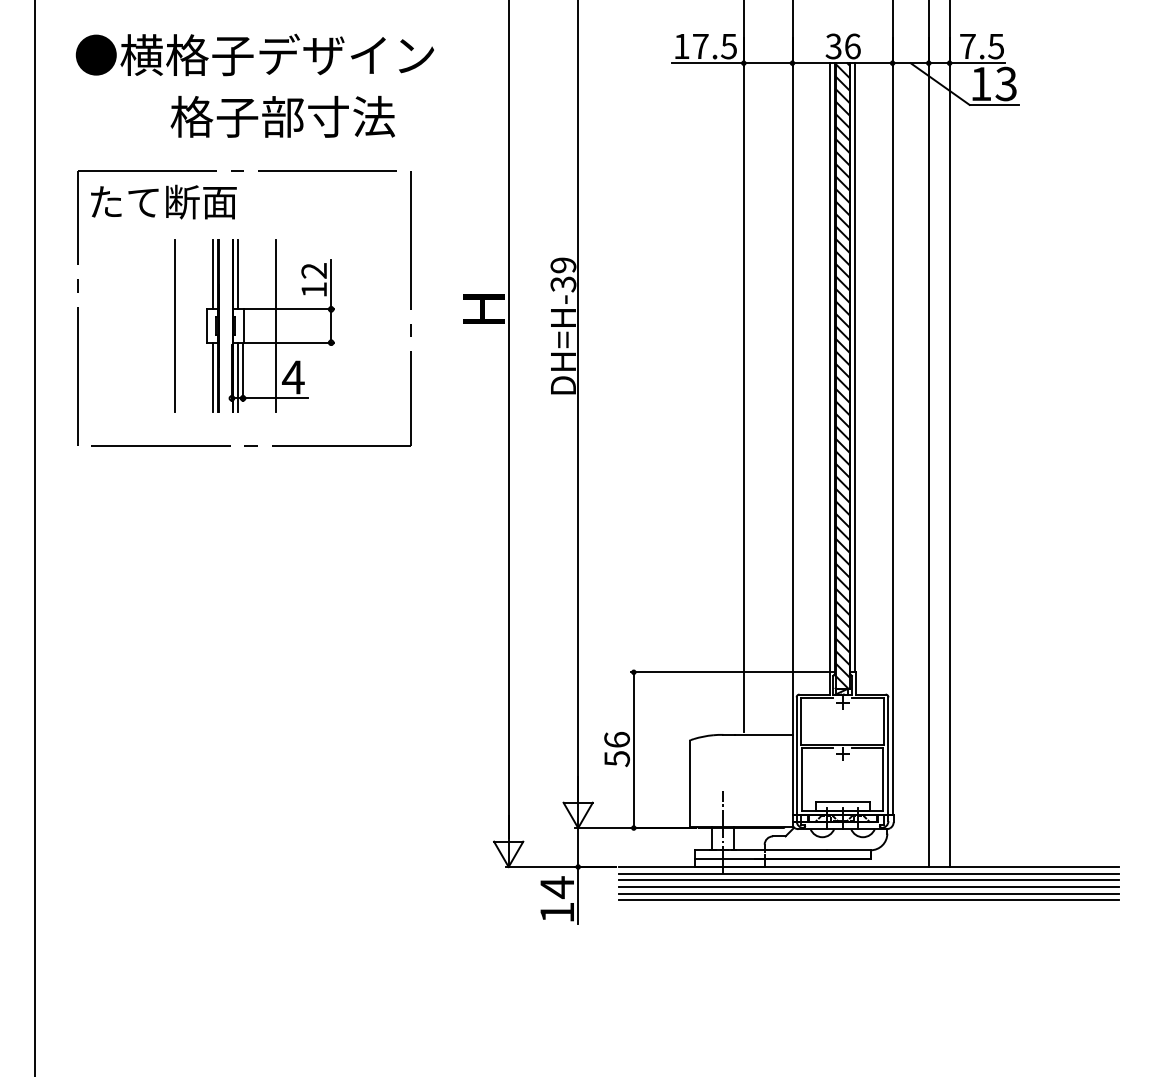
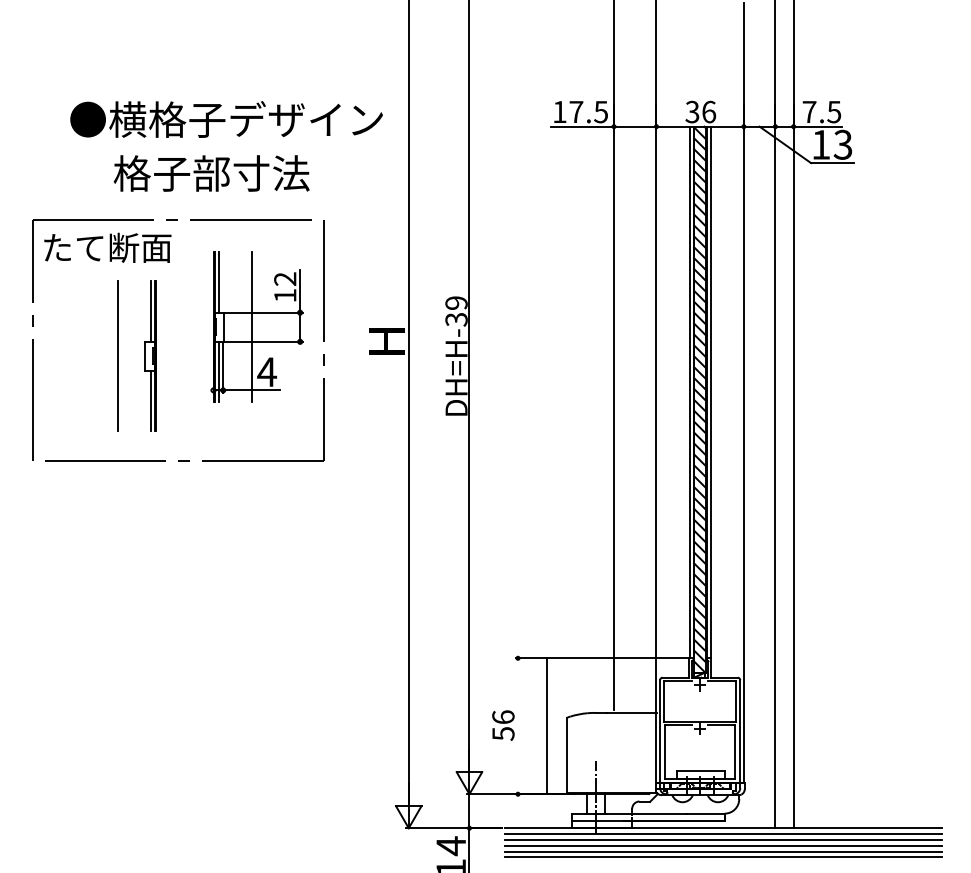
text: (254, 54) -> (226, 119), moved
part: (281, 325) -> (256, 326), moved
line: (633, 750) -> (546, 726), moved

